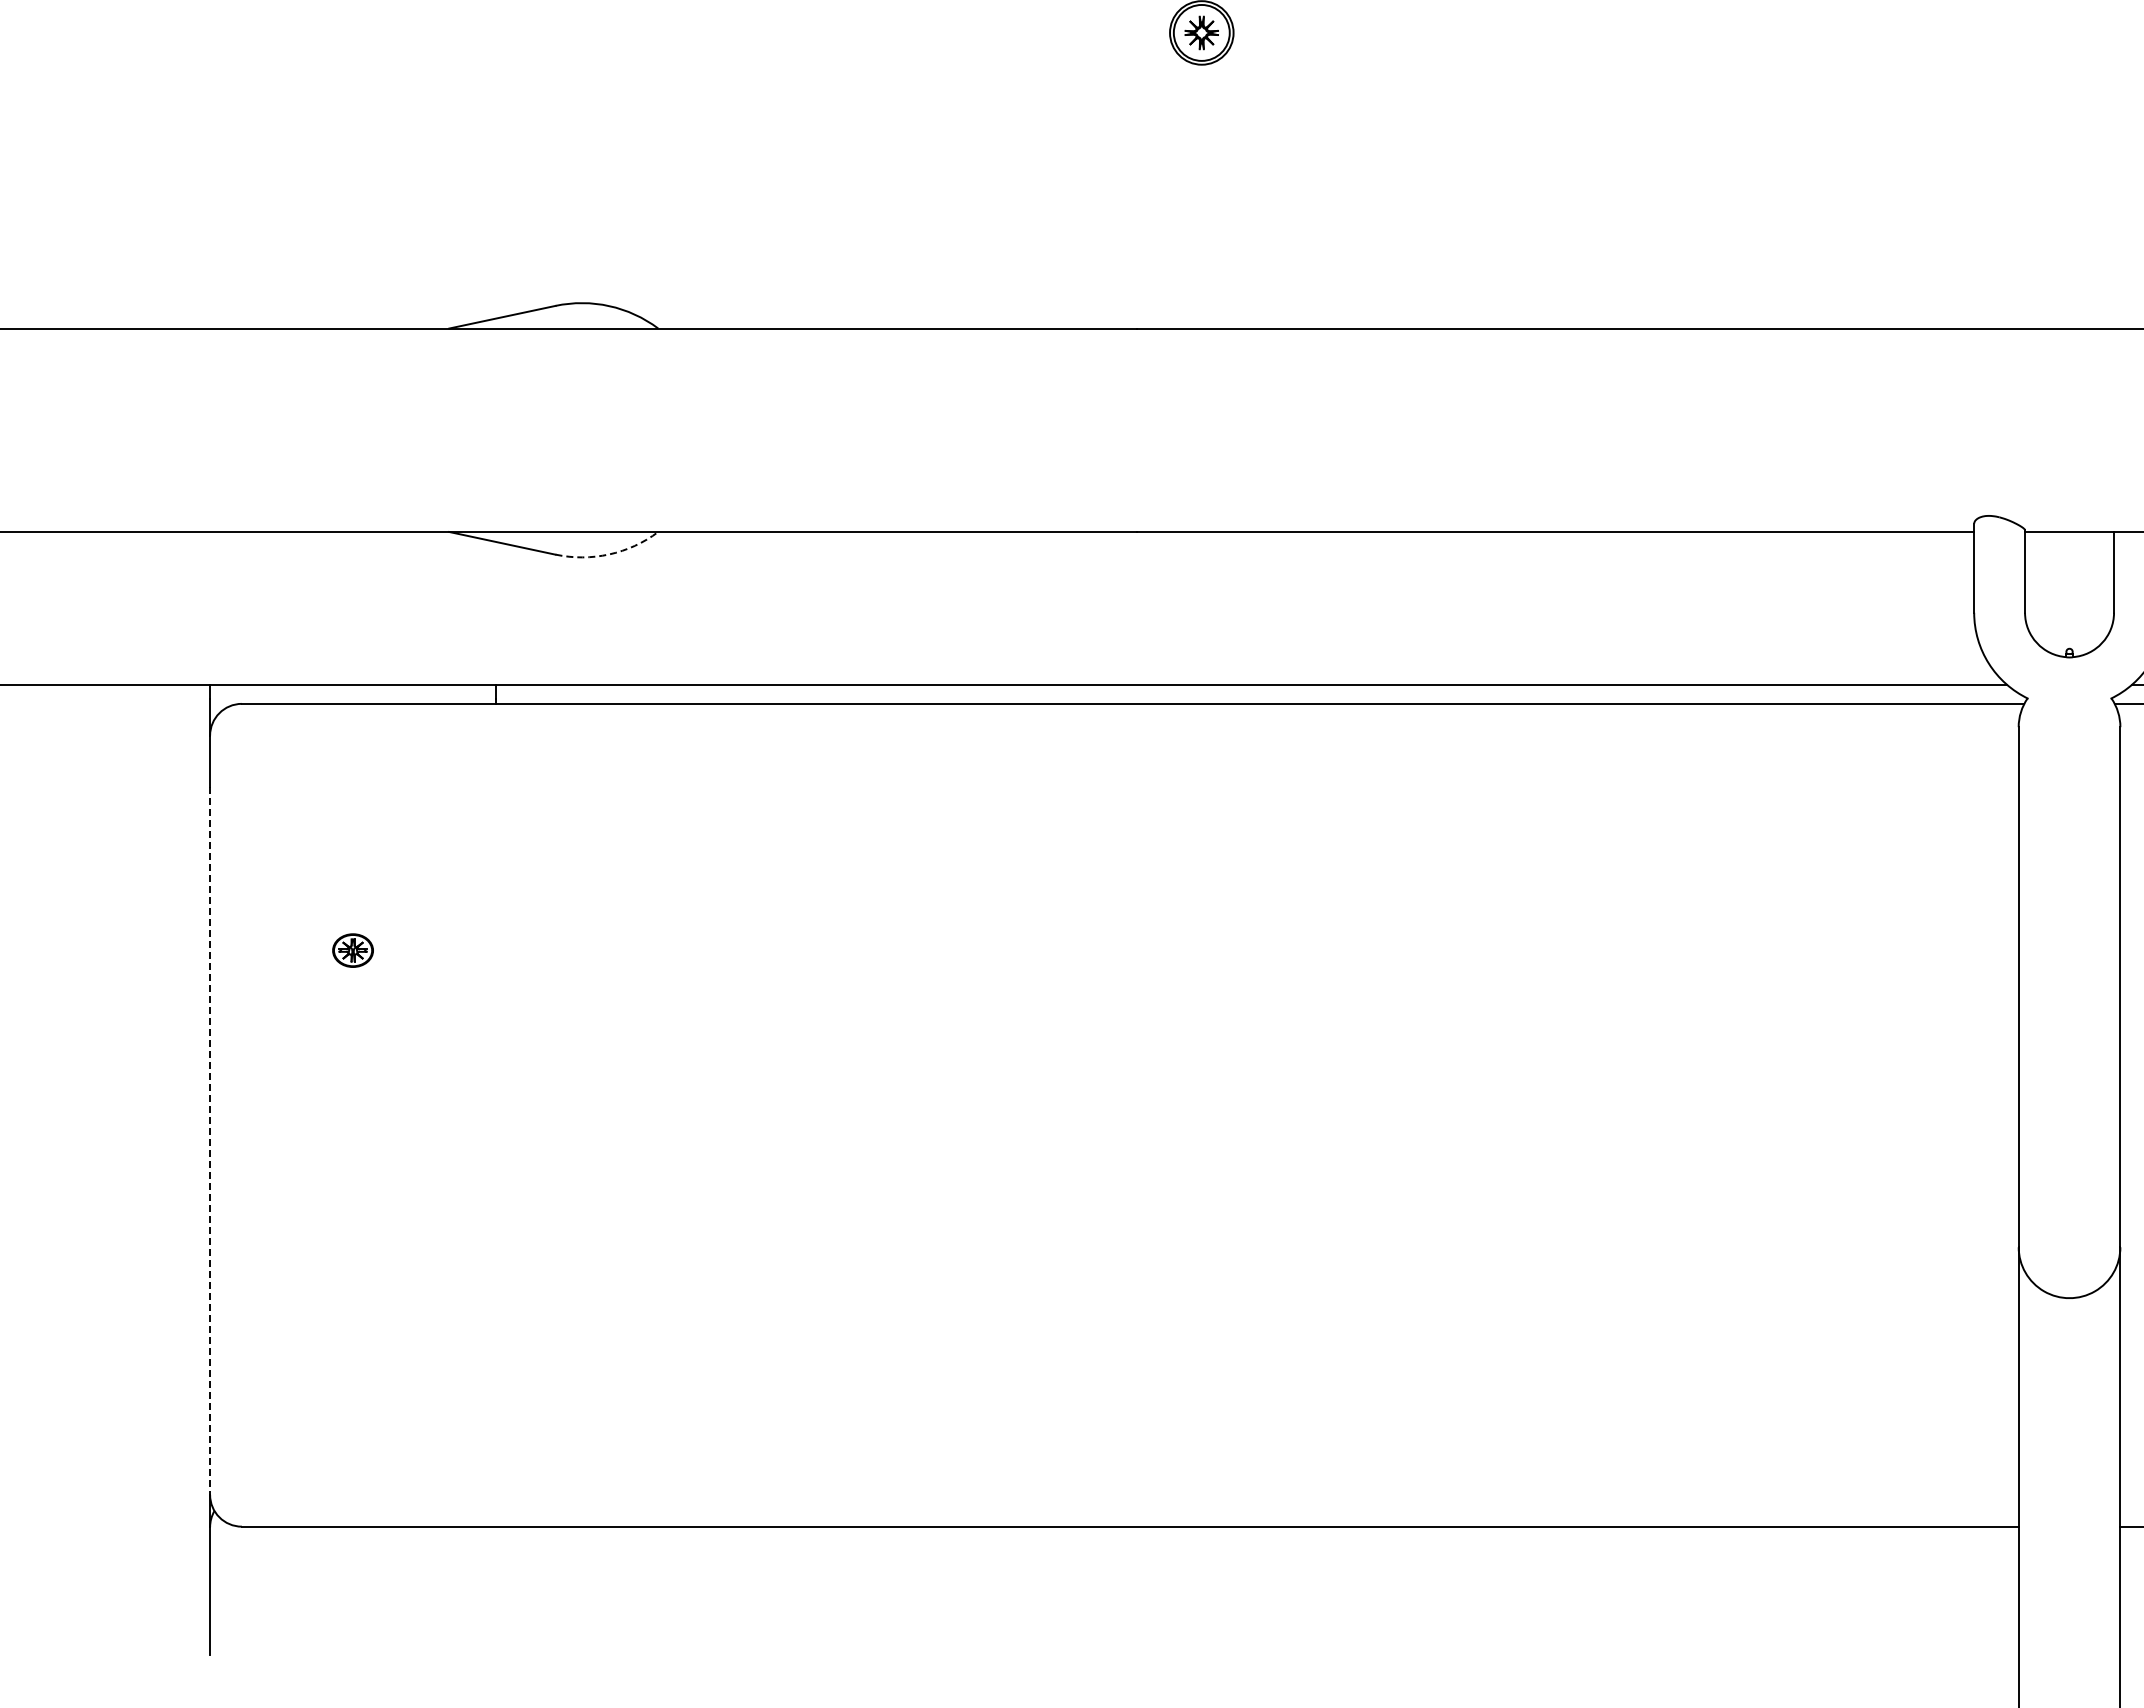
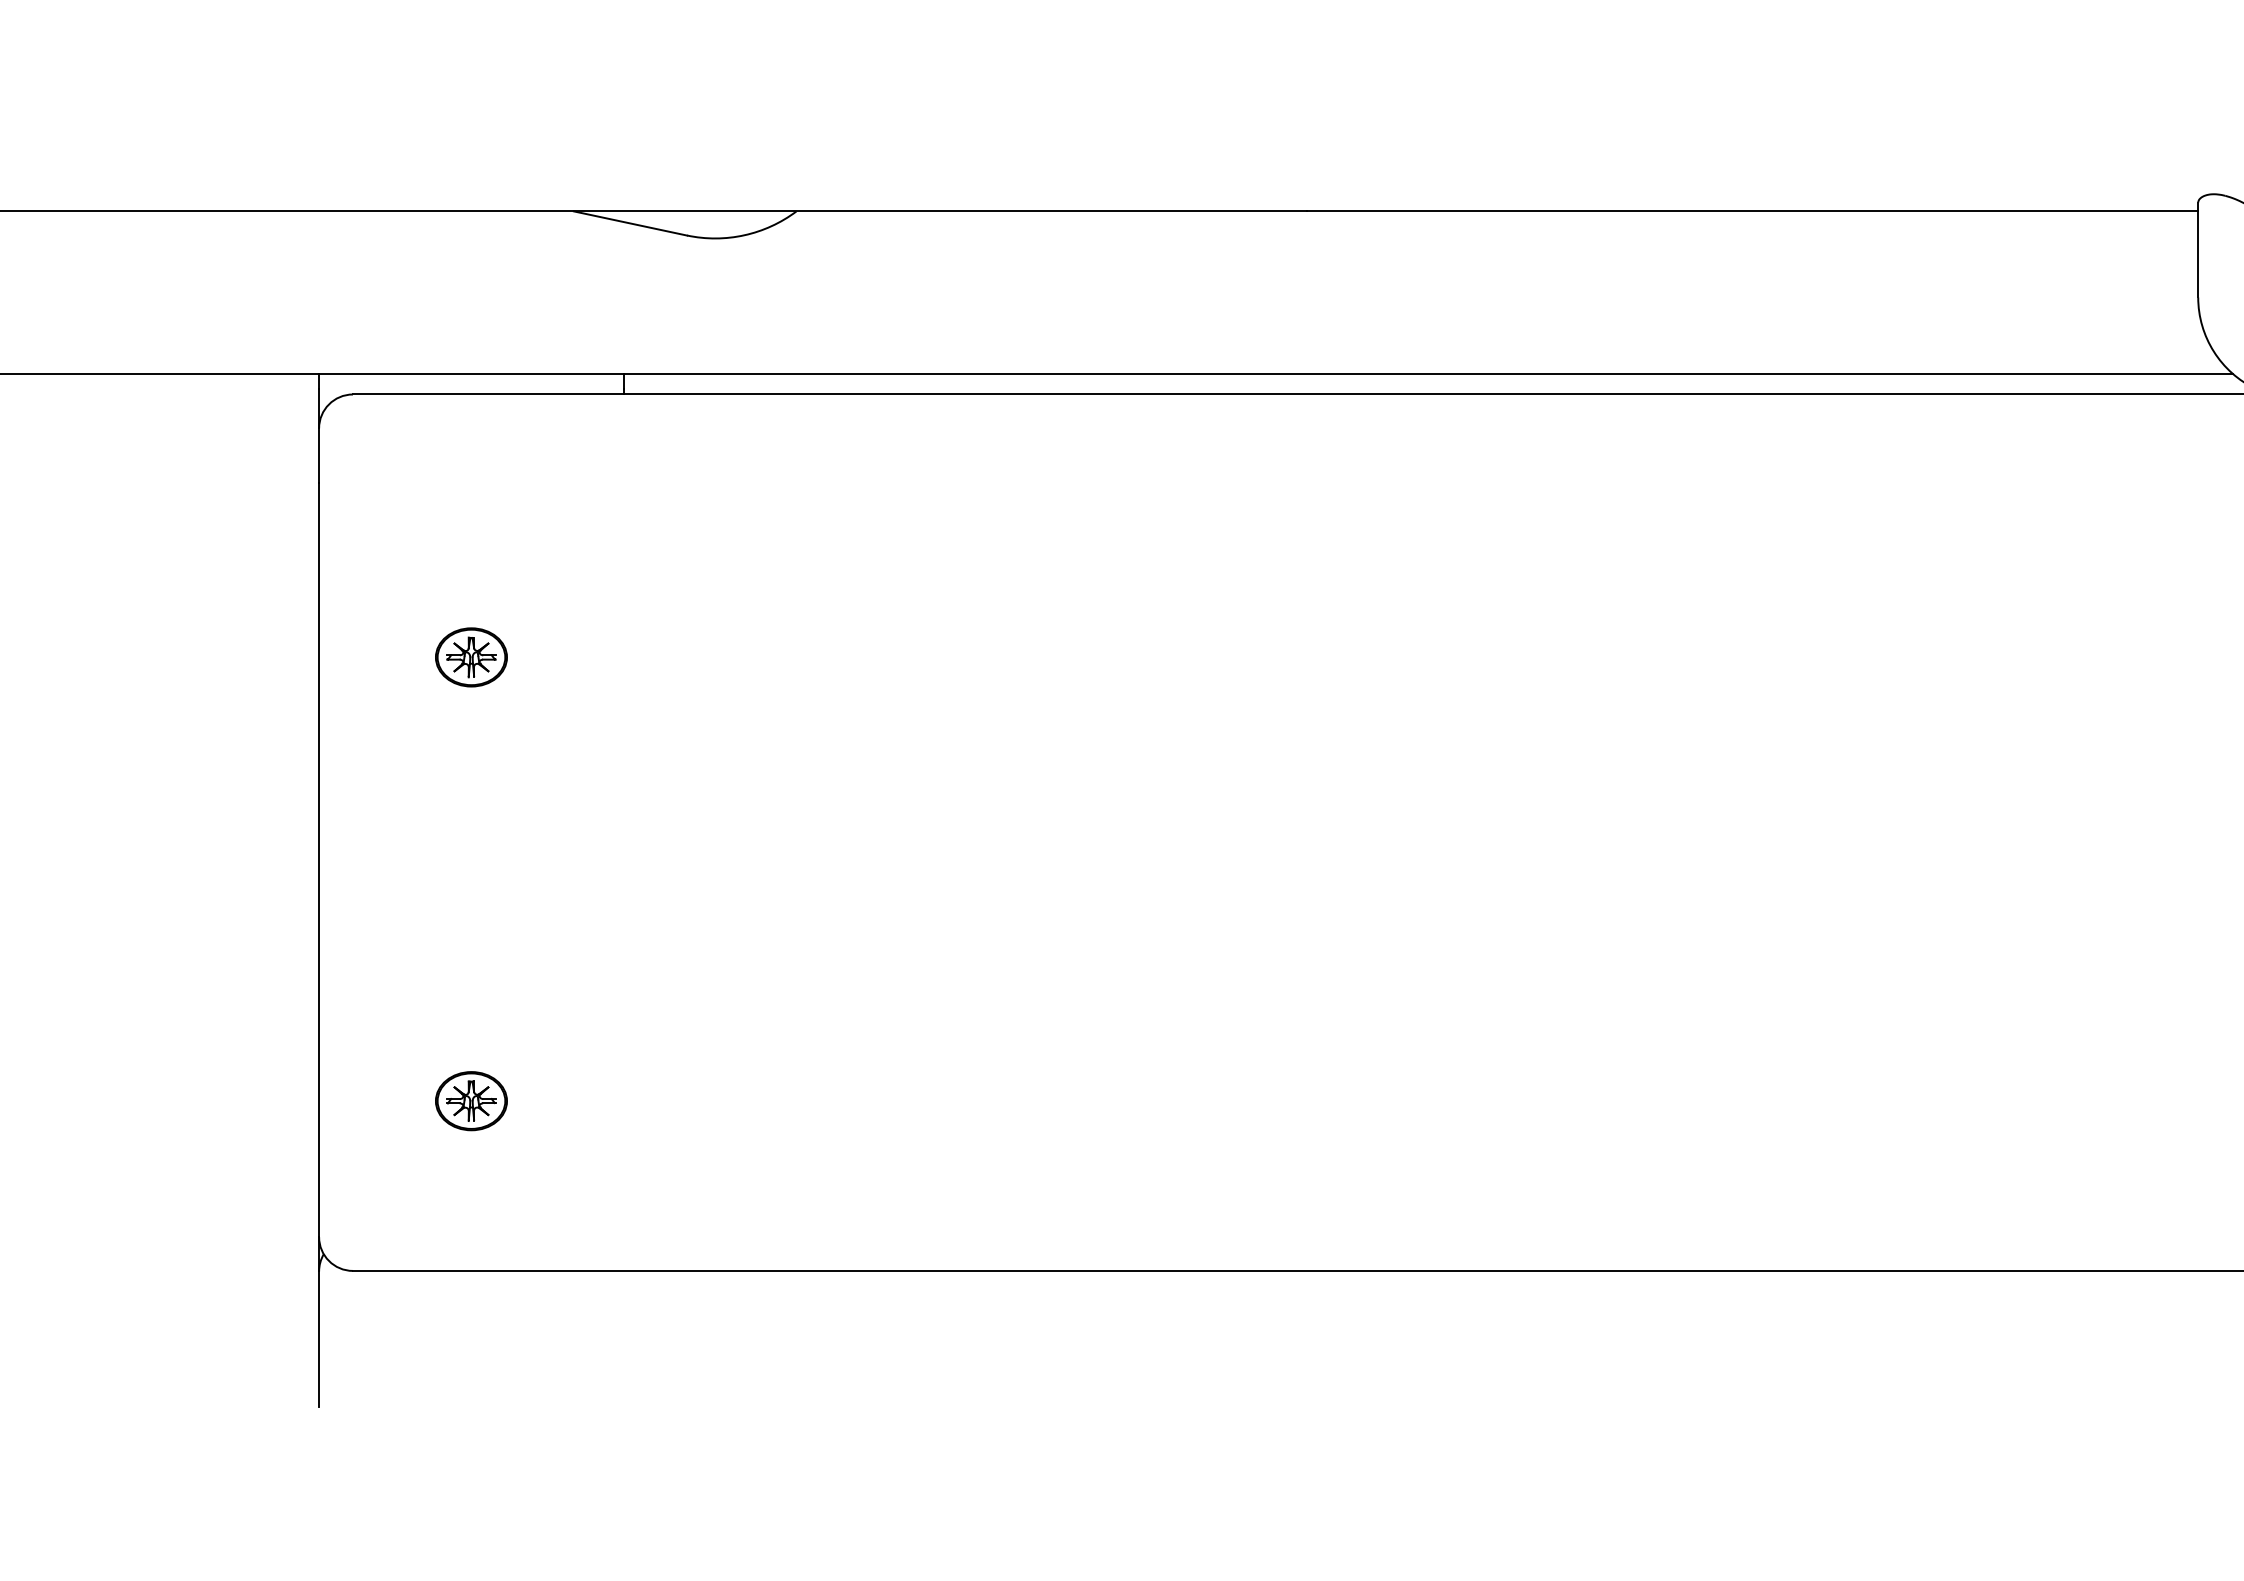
arc: (609, 554) -> (744, 235), dashed -> solid
part: (352, 950) -> (470, 657), size x1.67
line: (210, 1141) -> (319, 860), dashed -> solid
part: (352, 1367) -> (470, 1101), added

